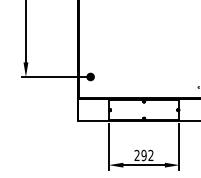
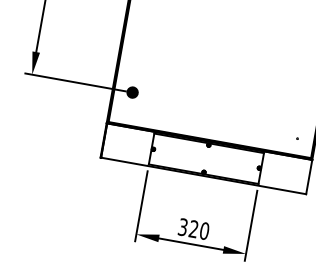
text: (143, 155) -> (192, 228), 292 -> 320

